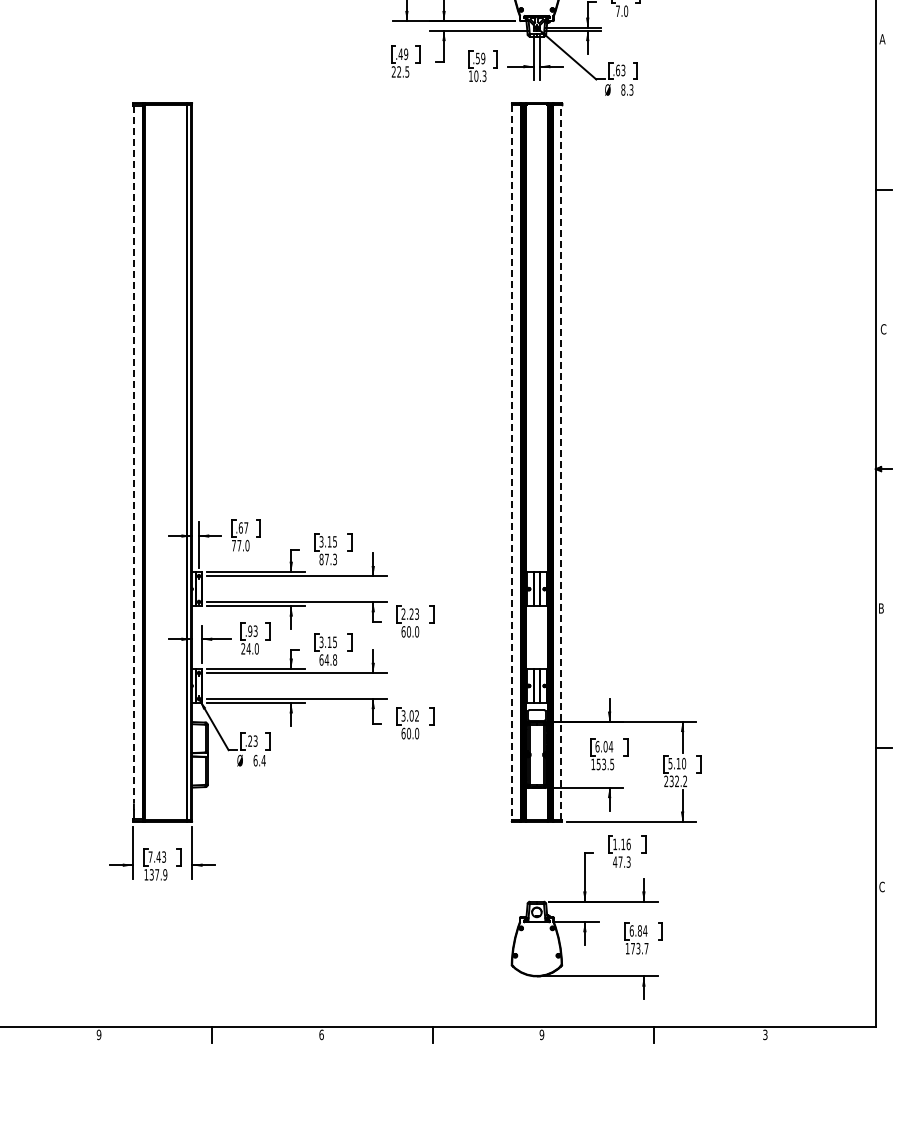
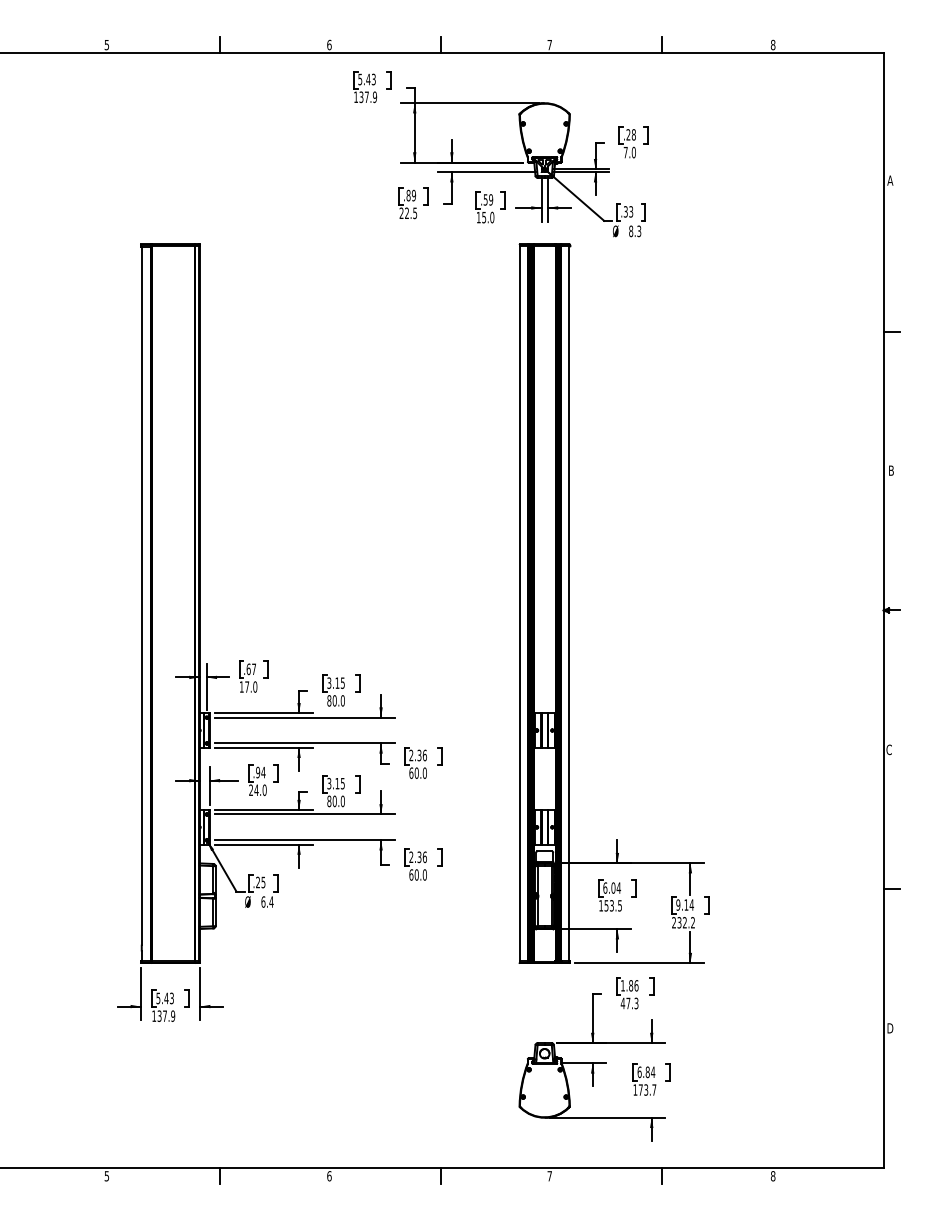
text: (400, 54) -> (408, 195), .49 -> .89
text: (617, 70) -> (625, 211), .63 -> .33
text: (480, 76) -> (488, 217), 10.3 -> 15.0
text: (883, 329) -> (891, 470), C -> B
line: (134, 454) -> (142, 595), dashed -> solid
line: (512, 462) -> (520, 603), dashed -> solid
line: (561, 462) -> (569, 603), dashed -> solid
text: (233, 545) -> (241, 686), 77.0 -> 17.0
text: (330, 559) -> (338, 700), 87.3 -> 80.0
text: (880, 608) -> (888, 749), B -> C
text: (413, 614) -> (421, 755), 2.23 -> 2.36
text: (255, 631) -> (263, 772), .93 -> .94
text: (327, 660) -> (335, 801), 64.8 -> 80.0
text: (409, 716) -> (417, 857), 3.02 -> 2.36
text: (255, 740) -> (263, 881), .23 -> .25
text: (677, 763) -> (685, 904), 5.10 -> 9.14
text: (623, 844) -> (631, 985), 1.16 -> 1.86
text: (150, 857) -> (158, 998), 7.43 -> 5.43
text: (882, 887) -> (890, 1028), C -> D
text: (98, 1035) -> (106, 1176), 9 -> 5
text: (541, 1035) -> (549, 1176), 9 -> 7
text: (764, 1035) -> (772, 1176), 3 -> 8

